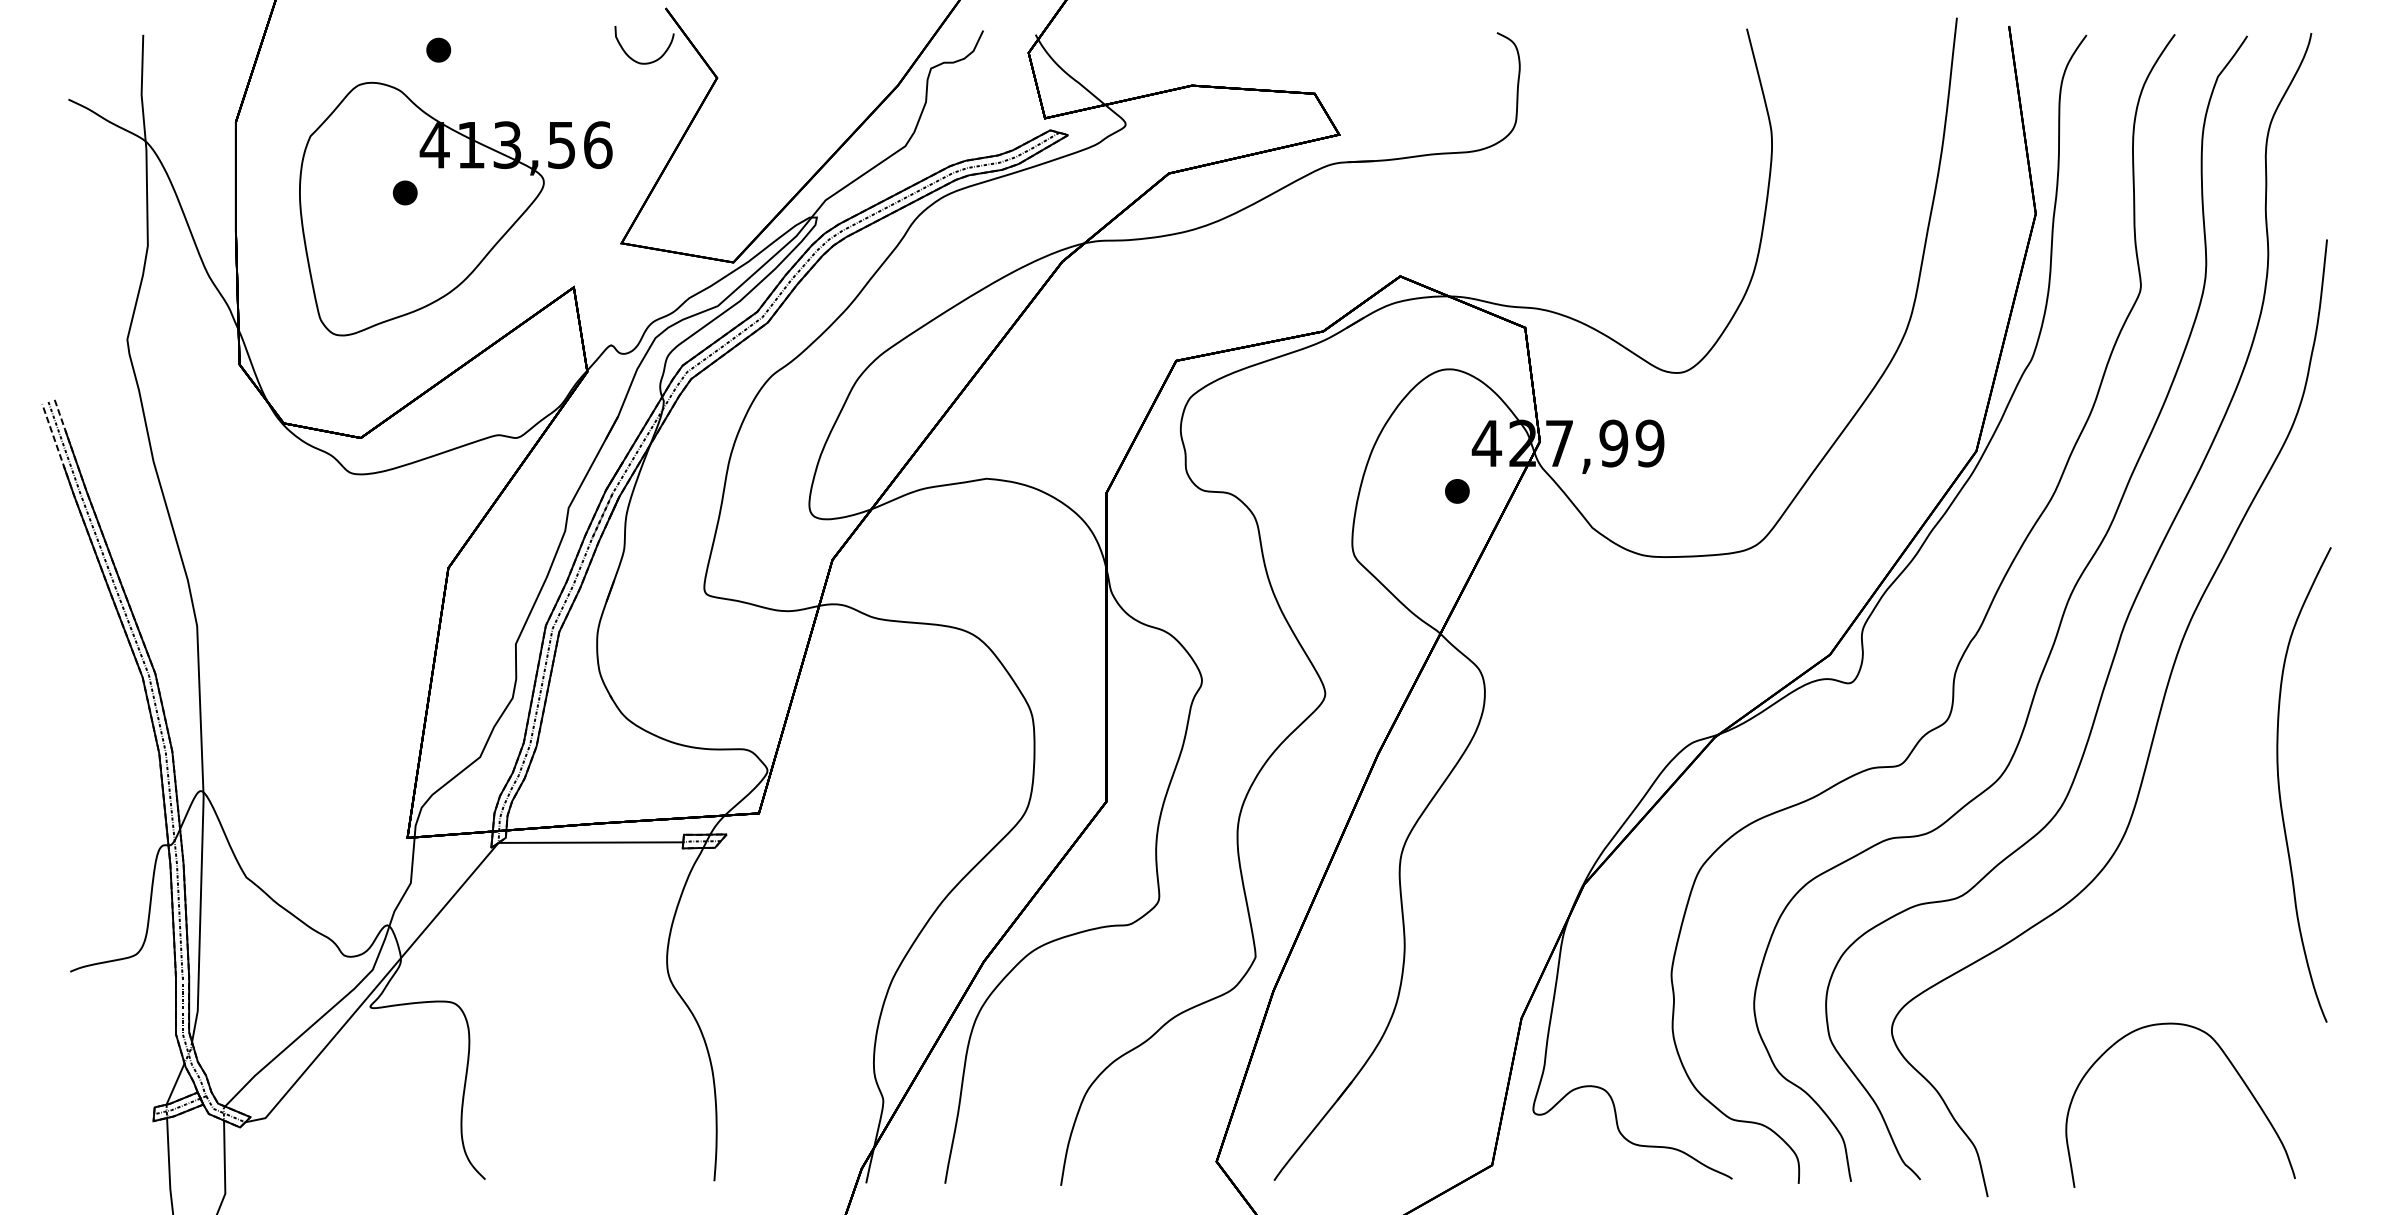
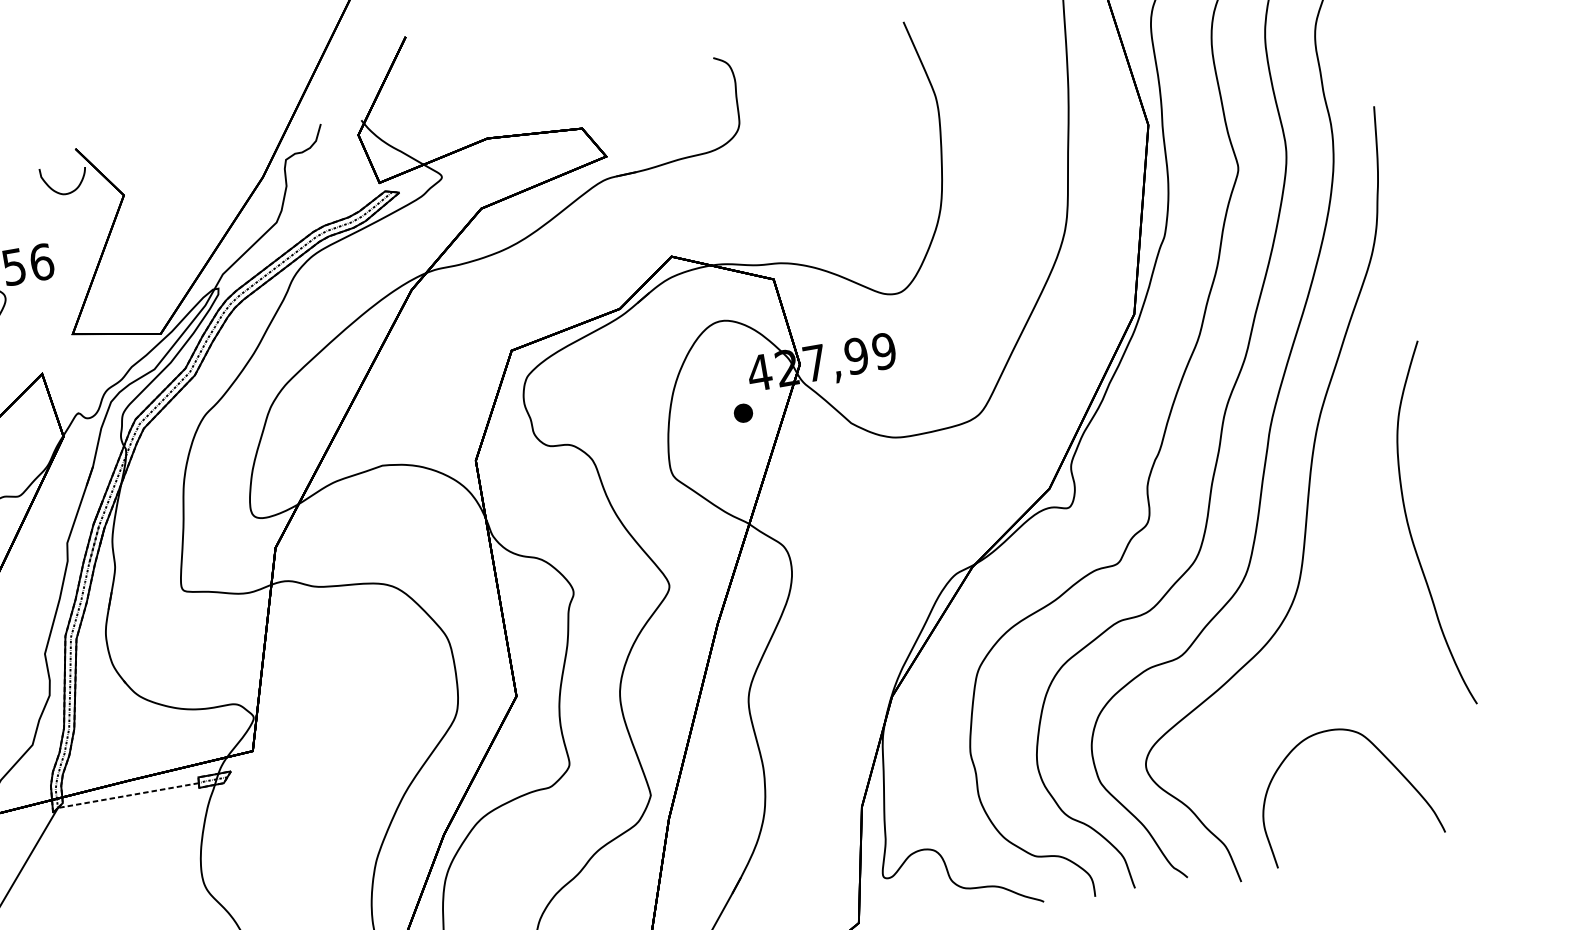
line: (590, 842) -> (128, 795), solid -> dashed
curve: (2233, 1068) -> (1383, 756), moved

